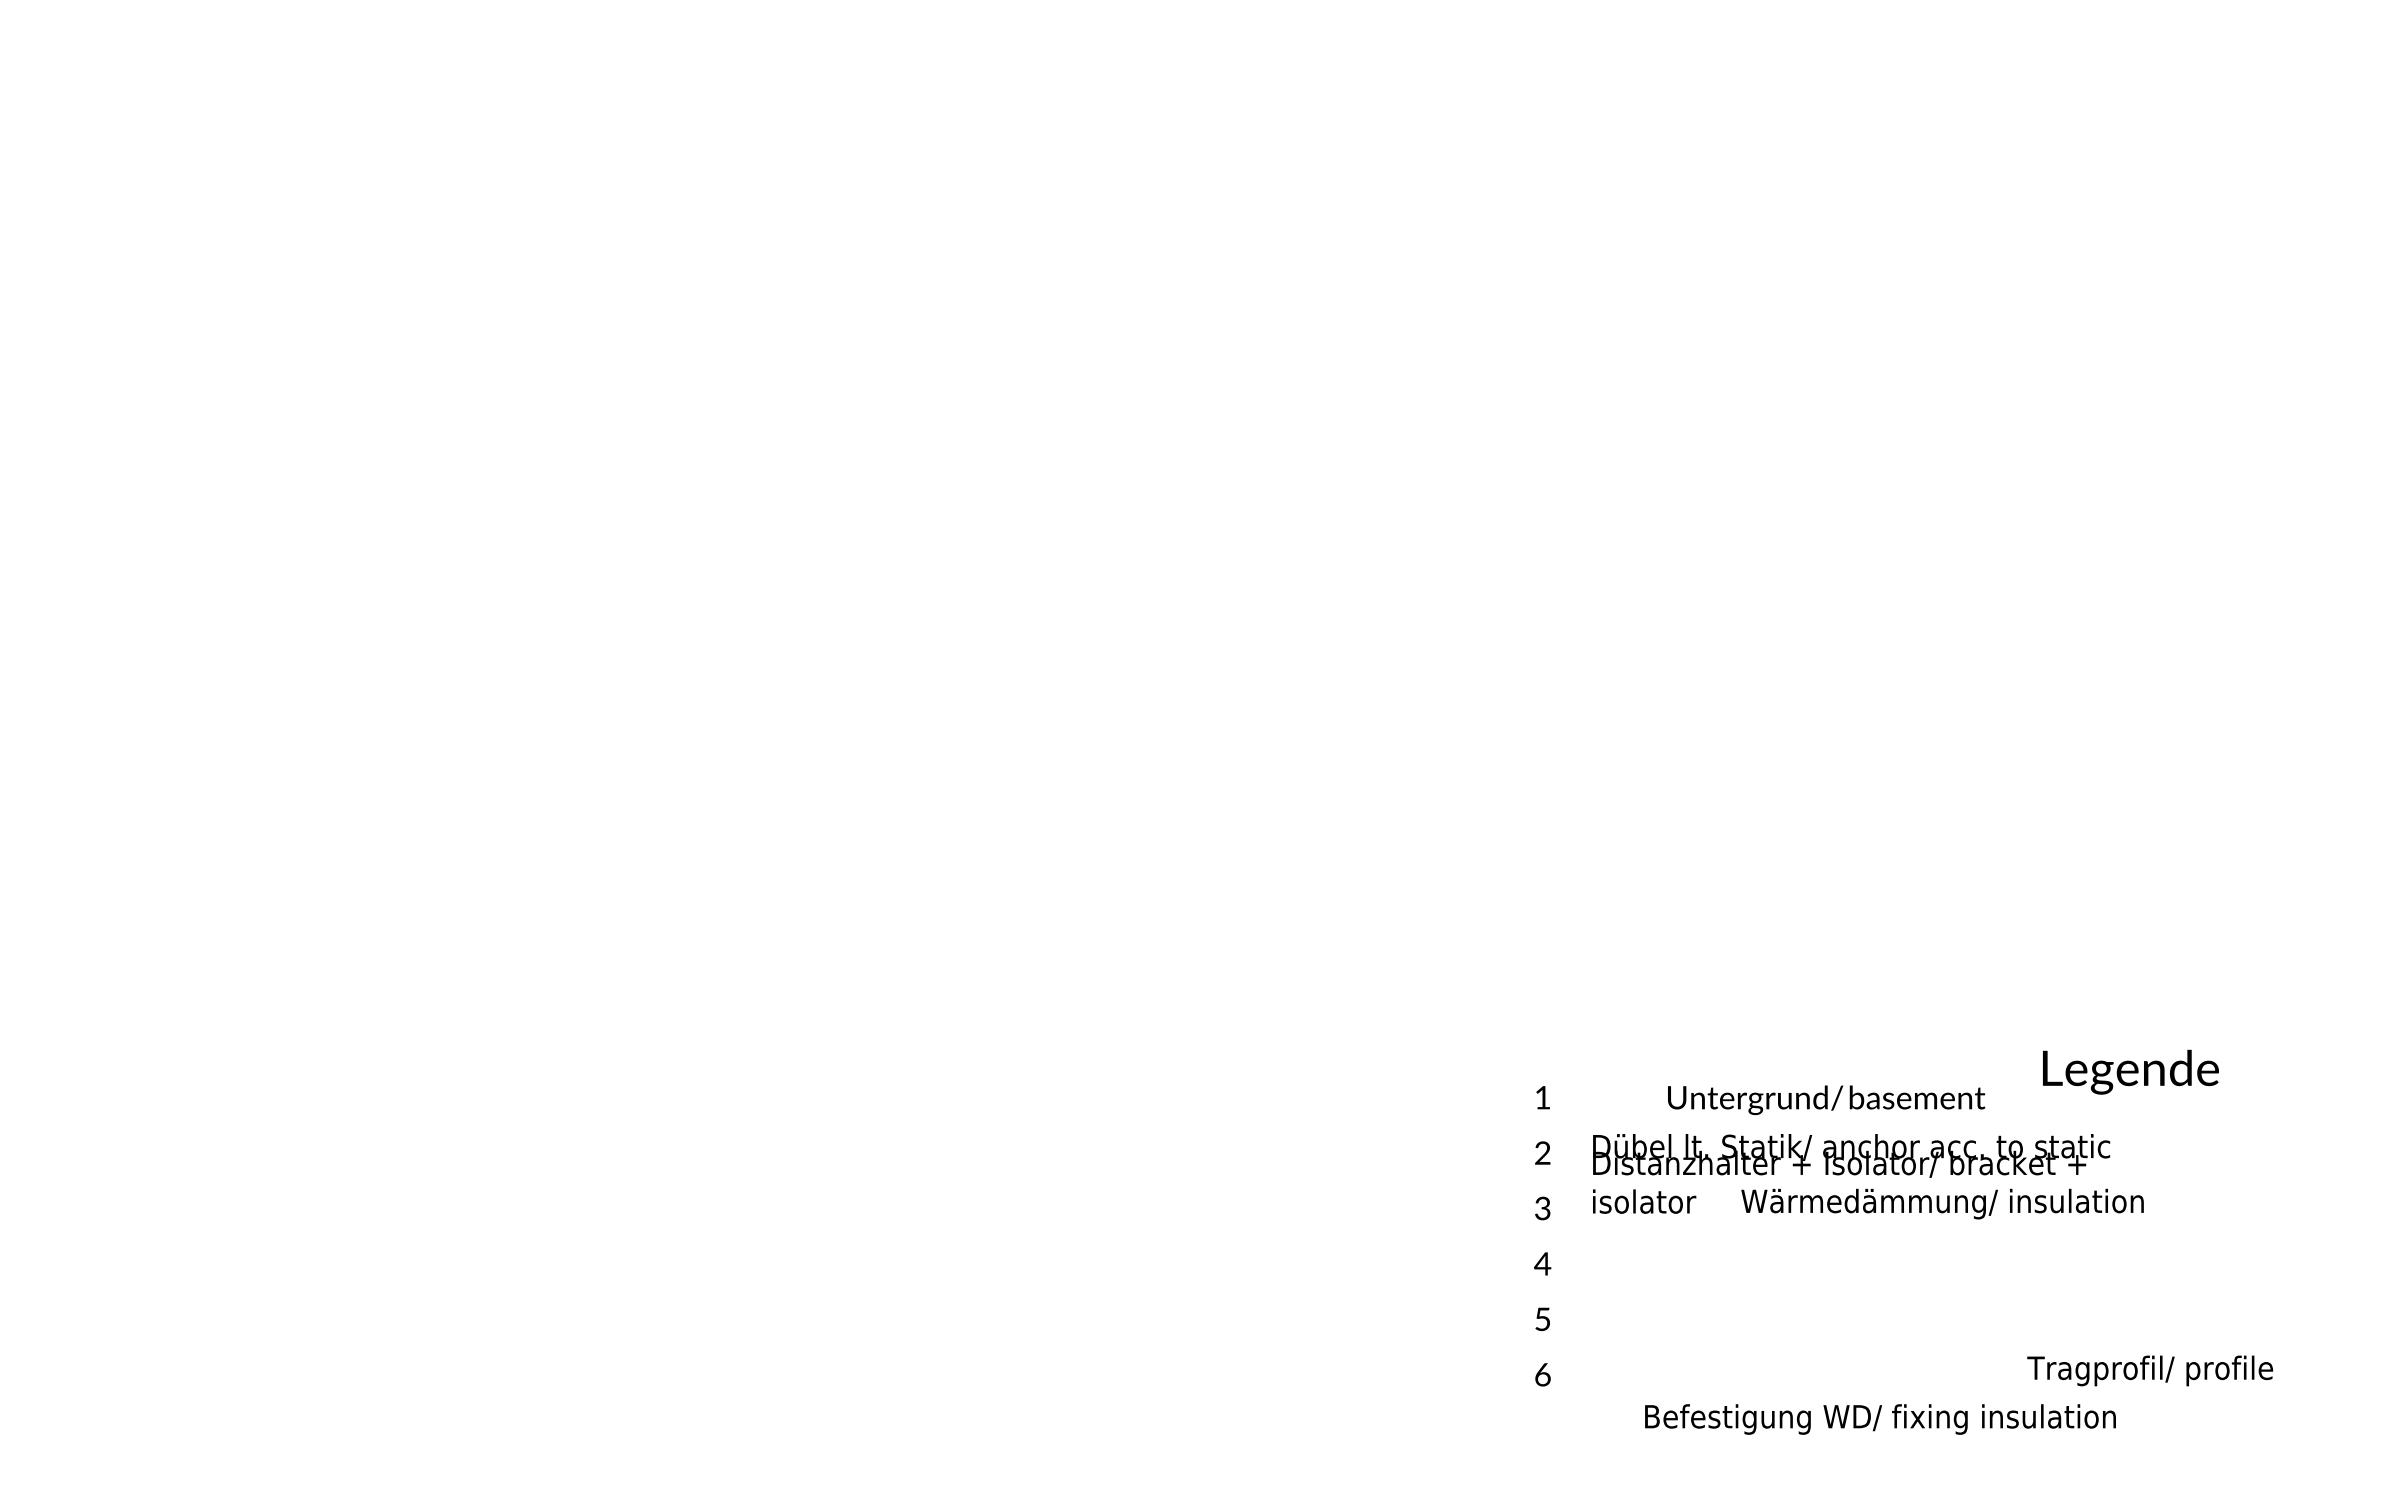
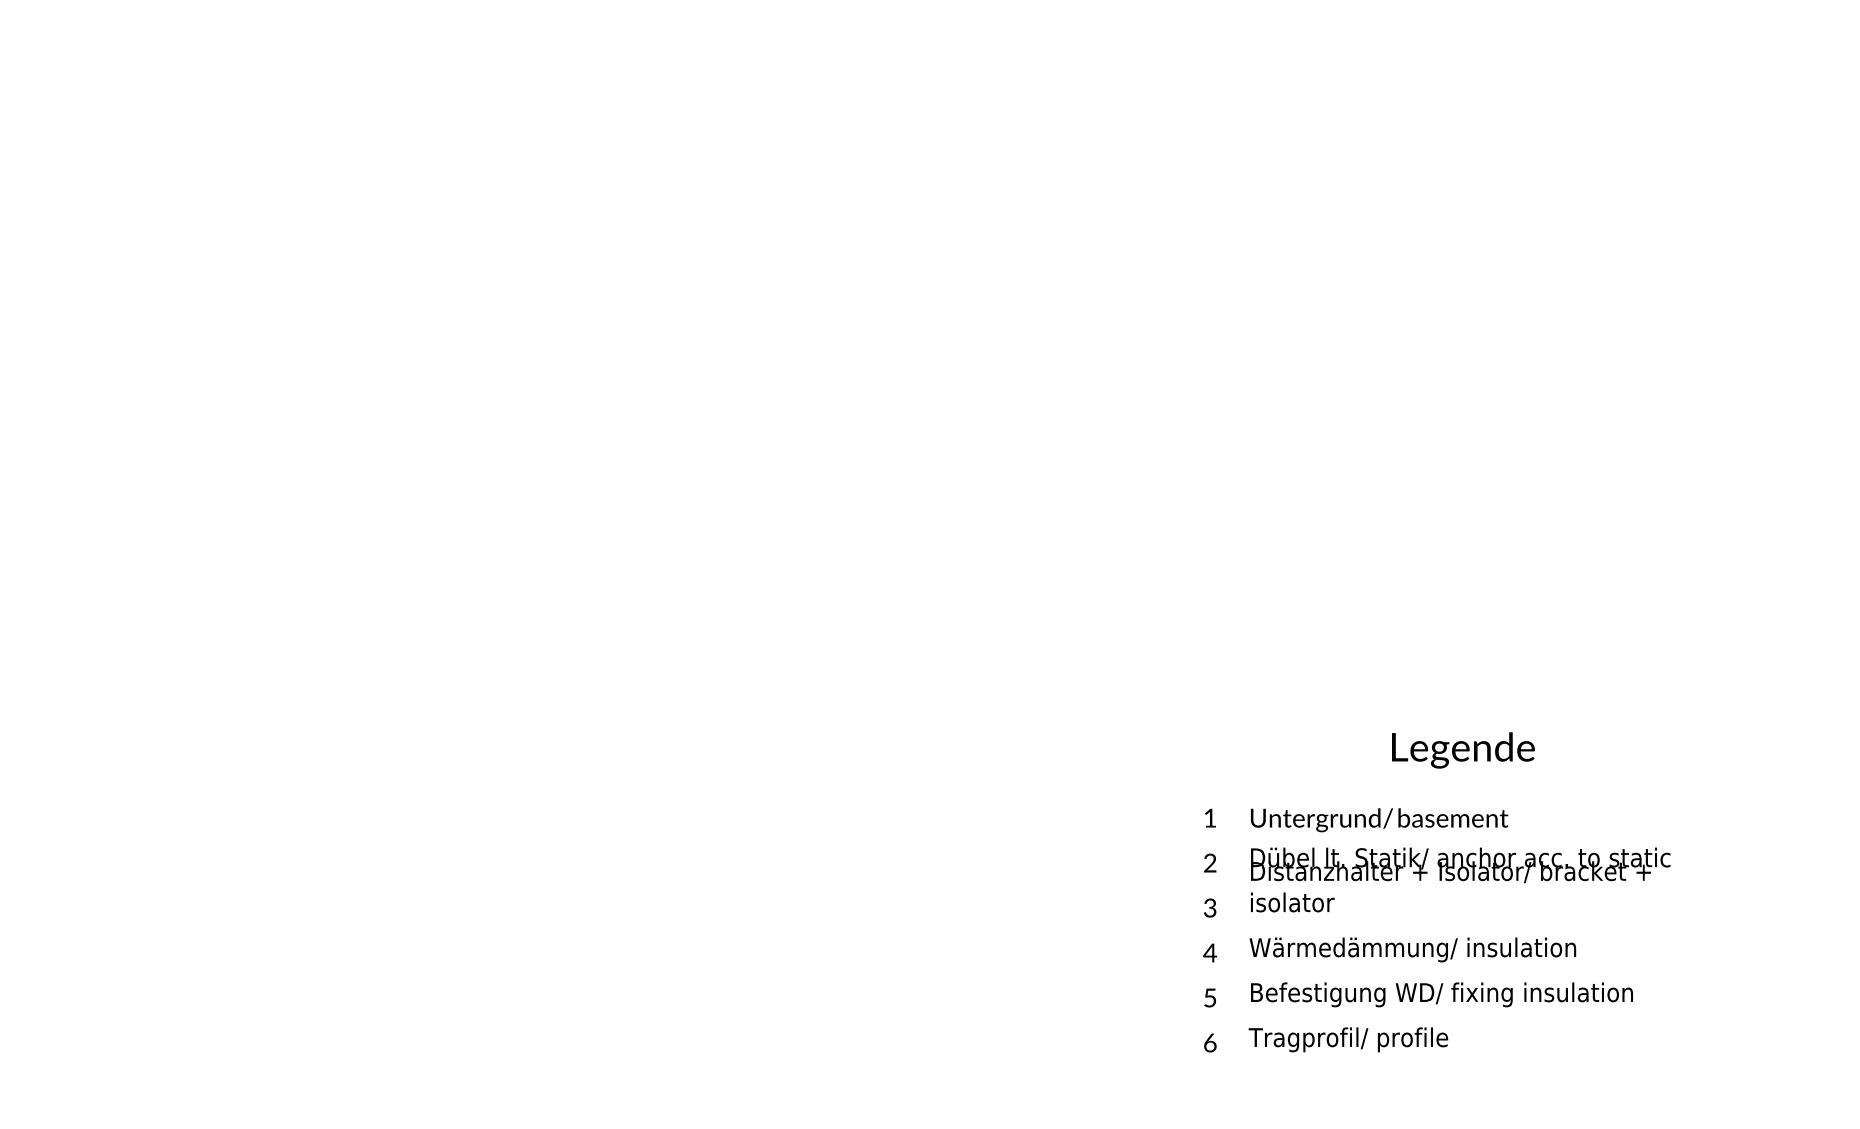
text: (2130, 1071) -> (1463, 749), moved
text: (1826, 1100) -> (1379, 820), moved
text: (1942, 1203) -> (1412, 949), moved
text: (2150, 1370) -> (1348, 1039), moved
text: (1880, 1419) -> (1441, 994), moved

